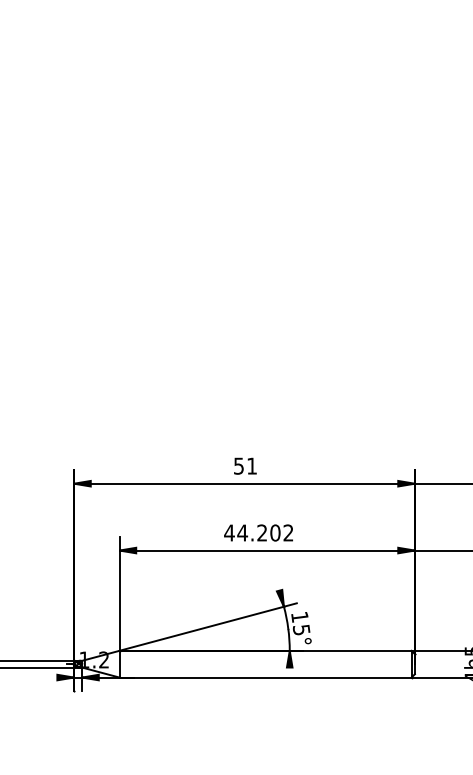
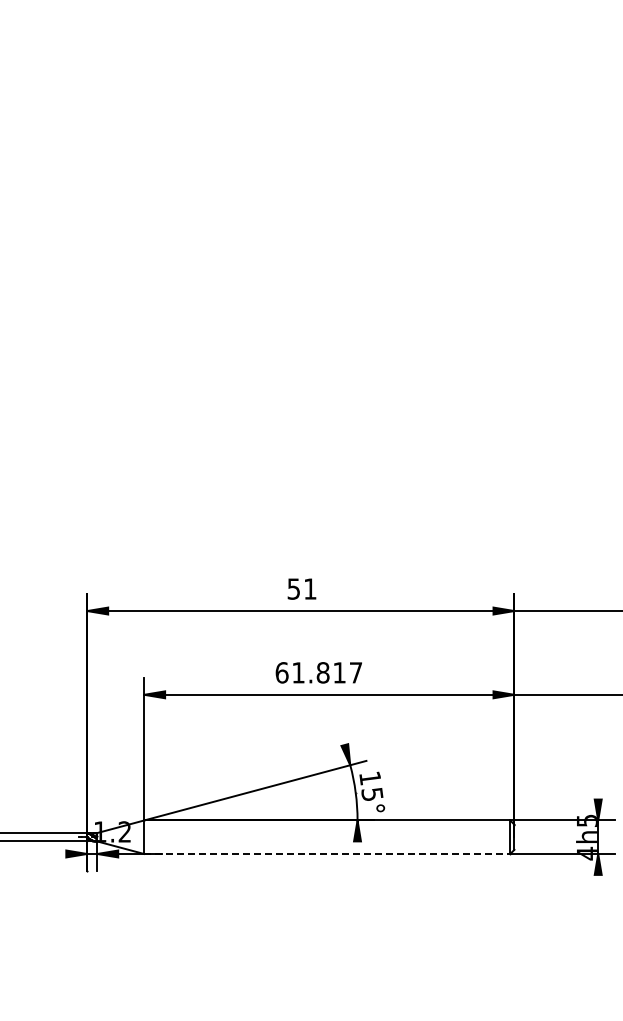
text: (258, 532) -> (318, 672), 44.202 -> 61.817
line: (265, 677) -> (327, 854), solid -> dashed

